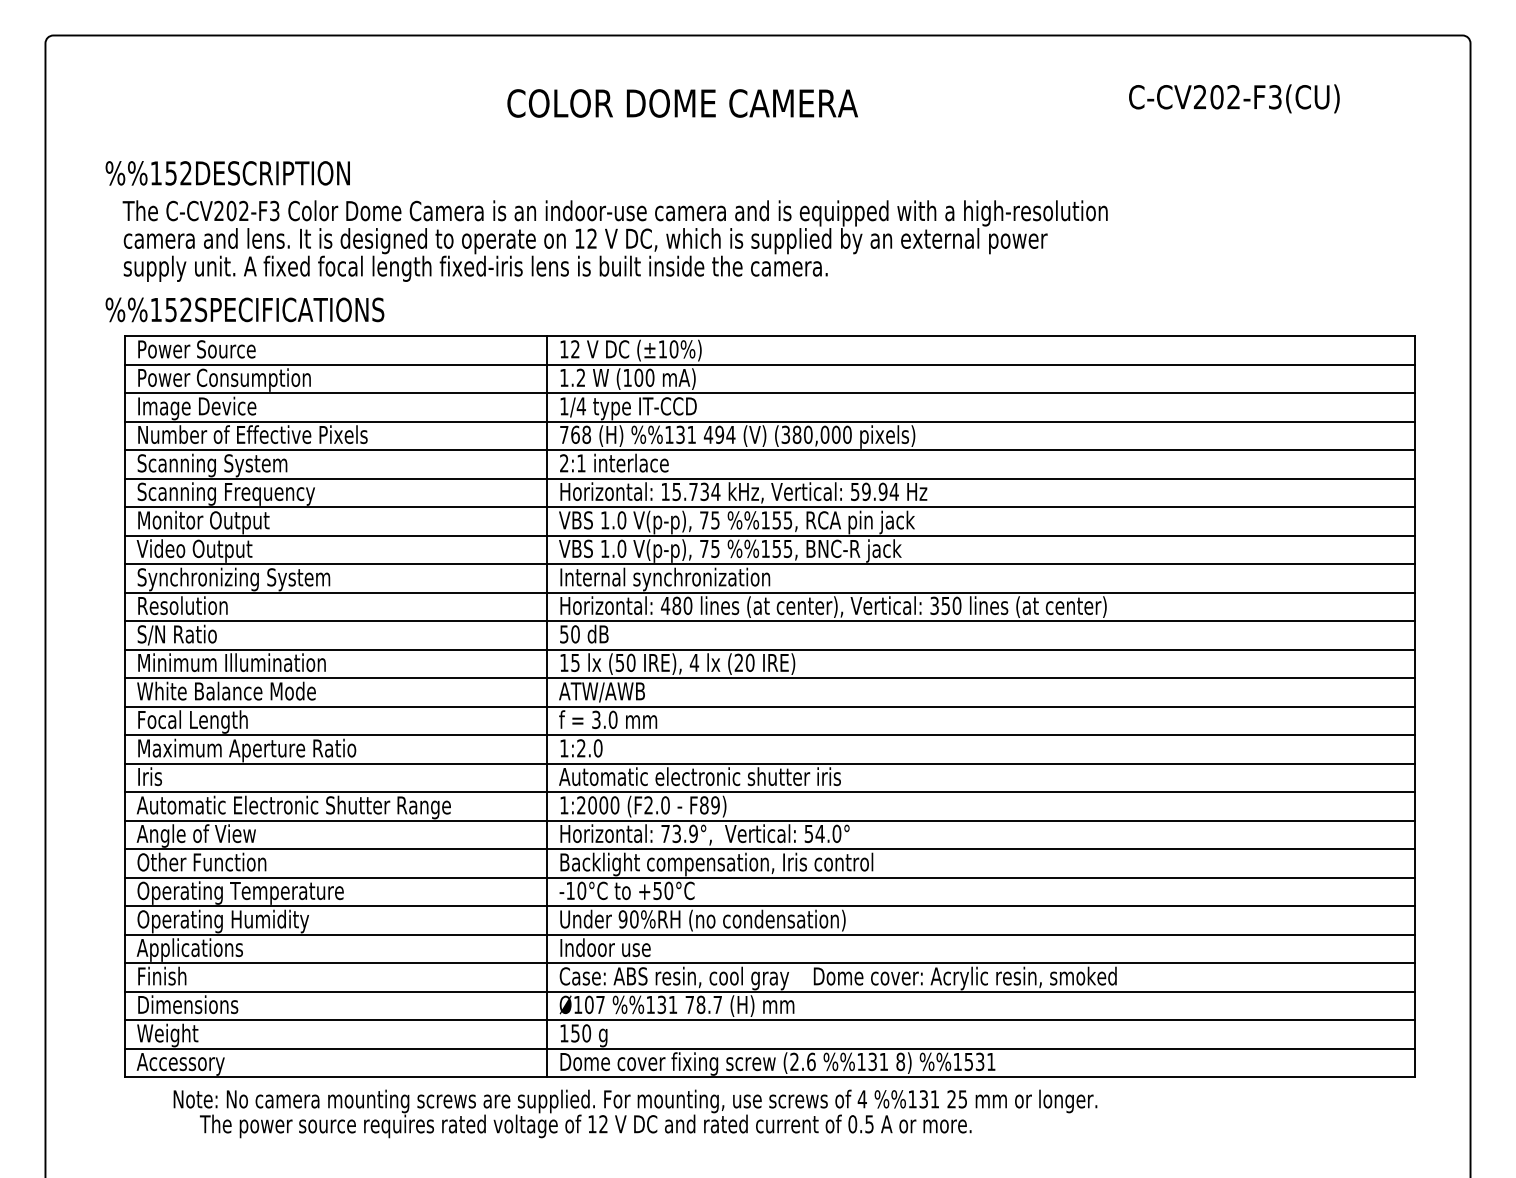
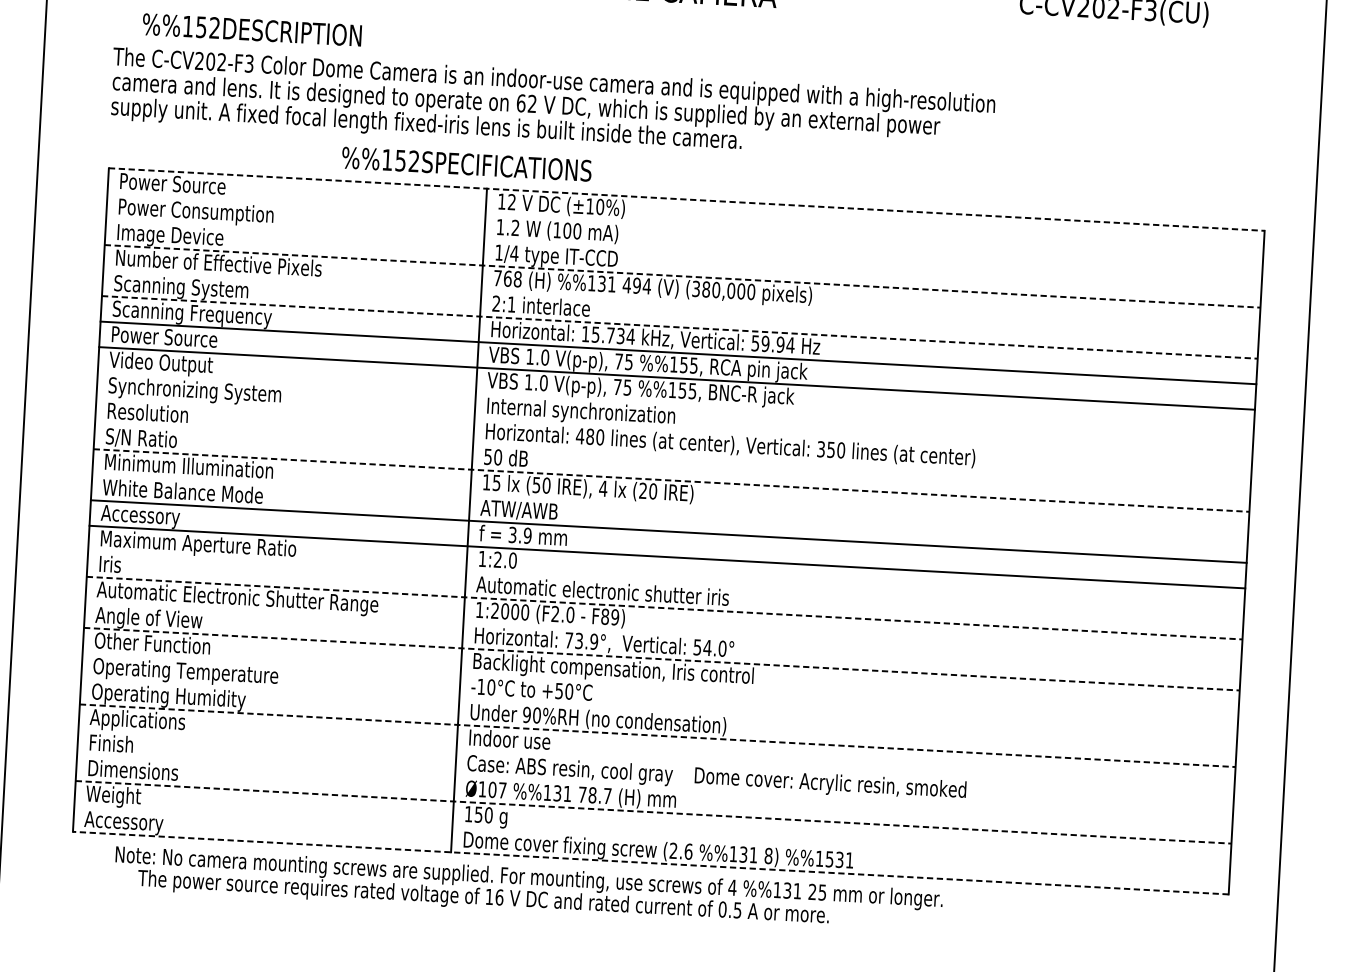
text: (227, 173) -> (251, 30), moved
text: (579, 238) -> (520, 103), 12 -> 62
text: (244, 309) -> (466, 163), moved
line: (770, 335) -> (687, 199), solid -> dashed
line: (769, 364) -> (684, 225), removed
line: (769, 393) -> (683, 251), removed
line: (770, 421) -> (683, 276), solid -> dashed
line: (769, 450) -> (680, 302), removed
line: (770, 478) -> (680, 327), solid -> dashed
text: (204, 522) -> (171, 339), Monitor Output -> Power Source
line: (769, 564) -> (675, 404), removed
line: (769, 592) -> (673, 429), removed
line: (769, 621) -> (672, 455), removed
line: (770, 649) -> (672, 480), solid -> dashed
line: (769, 678) -> (669, 506), removed
text: (612, 719) -> (527, 535), 3.0 -> 3.9
text: (191, 721) -> (150, 516), Focal Length -> Accessory
line: (769, 763) -> (665, 582), removed
line: (770, 792) -> (665, 608), solid -> dashed
line: (769, 820) -> (662, 633), removed
line: (770, 849) -> (662, 659), solid -> dashed
line: (769, 877) -> (660, 684), removed
line: (769, 906) -> (658, 710), removed
line: (770, 934) -> (658, 735), solid -> dashed
line: (769, 963) -> (655, 761), removed
line: (769, 991) -> (654, 786), removed
line: (770, 1020) -> (654, 812), solid -> dashed
line: (769, 1048) -> (651, 837), removed
line: (769, 1076) -> (650, 862), solid -> dashed
text: (603, 1124) -> (499, 897), 12 -> 16

